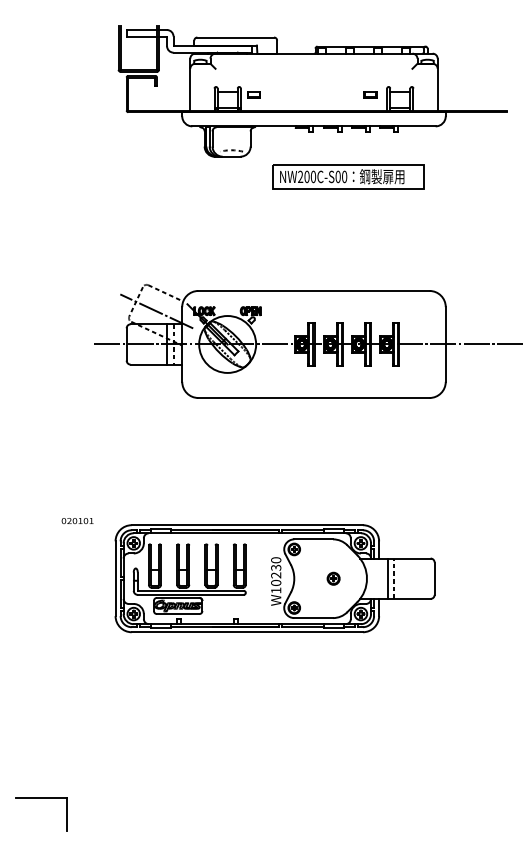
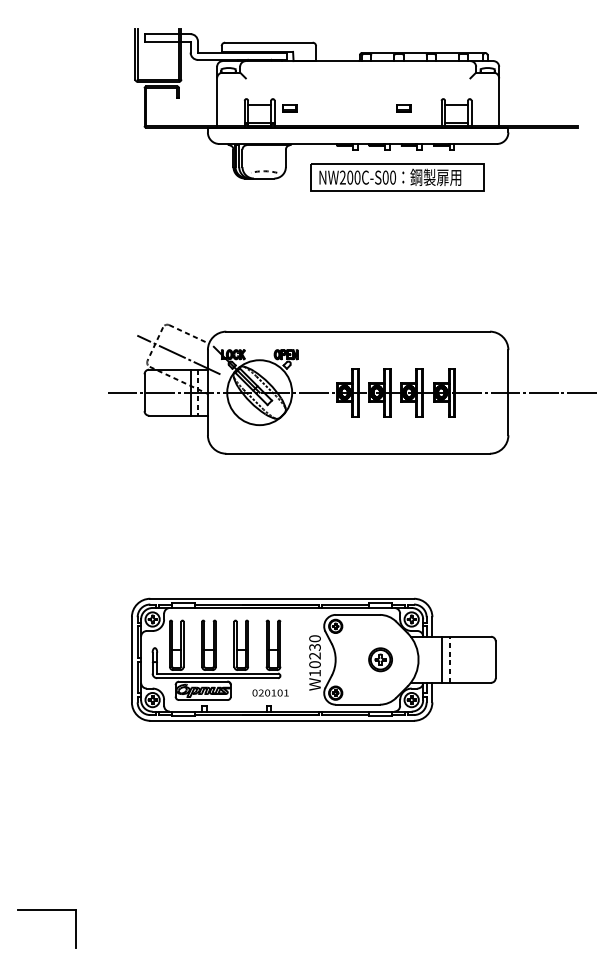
part: (370, 95) -> (403, 108), moved
part: (348, 176) -> (397, 177), moved
text: (77, 520) -> (270, 692), moved
part: (333, 578) -> (380, 659), size x1.67

